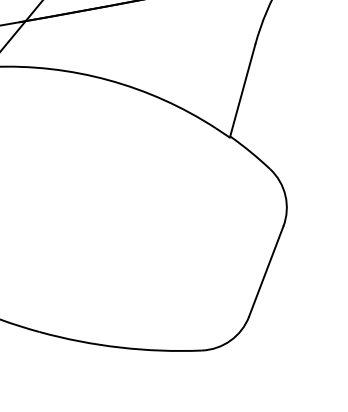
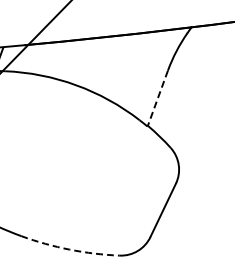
line: (242, 90) -> (157, 98), solid -> dashed
arc: (119, 347) -> (69, 249), solid -> dashed

